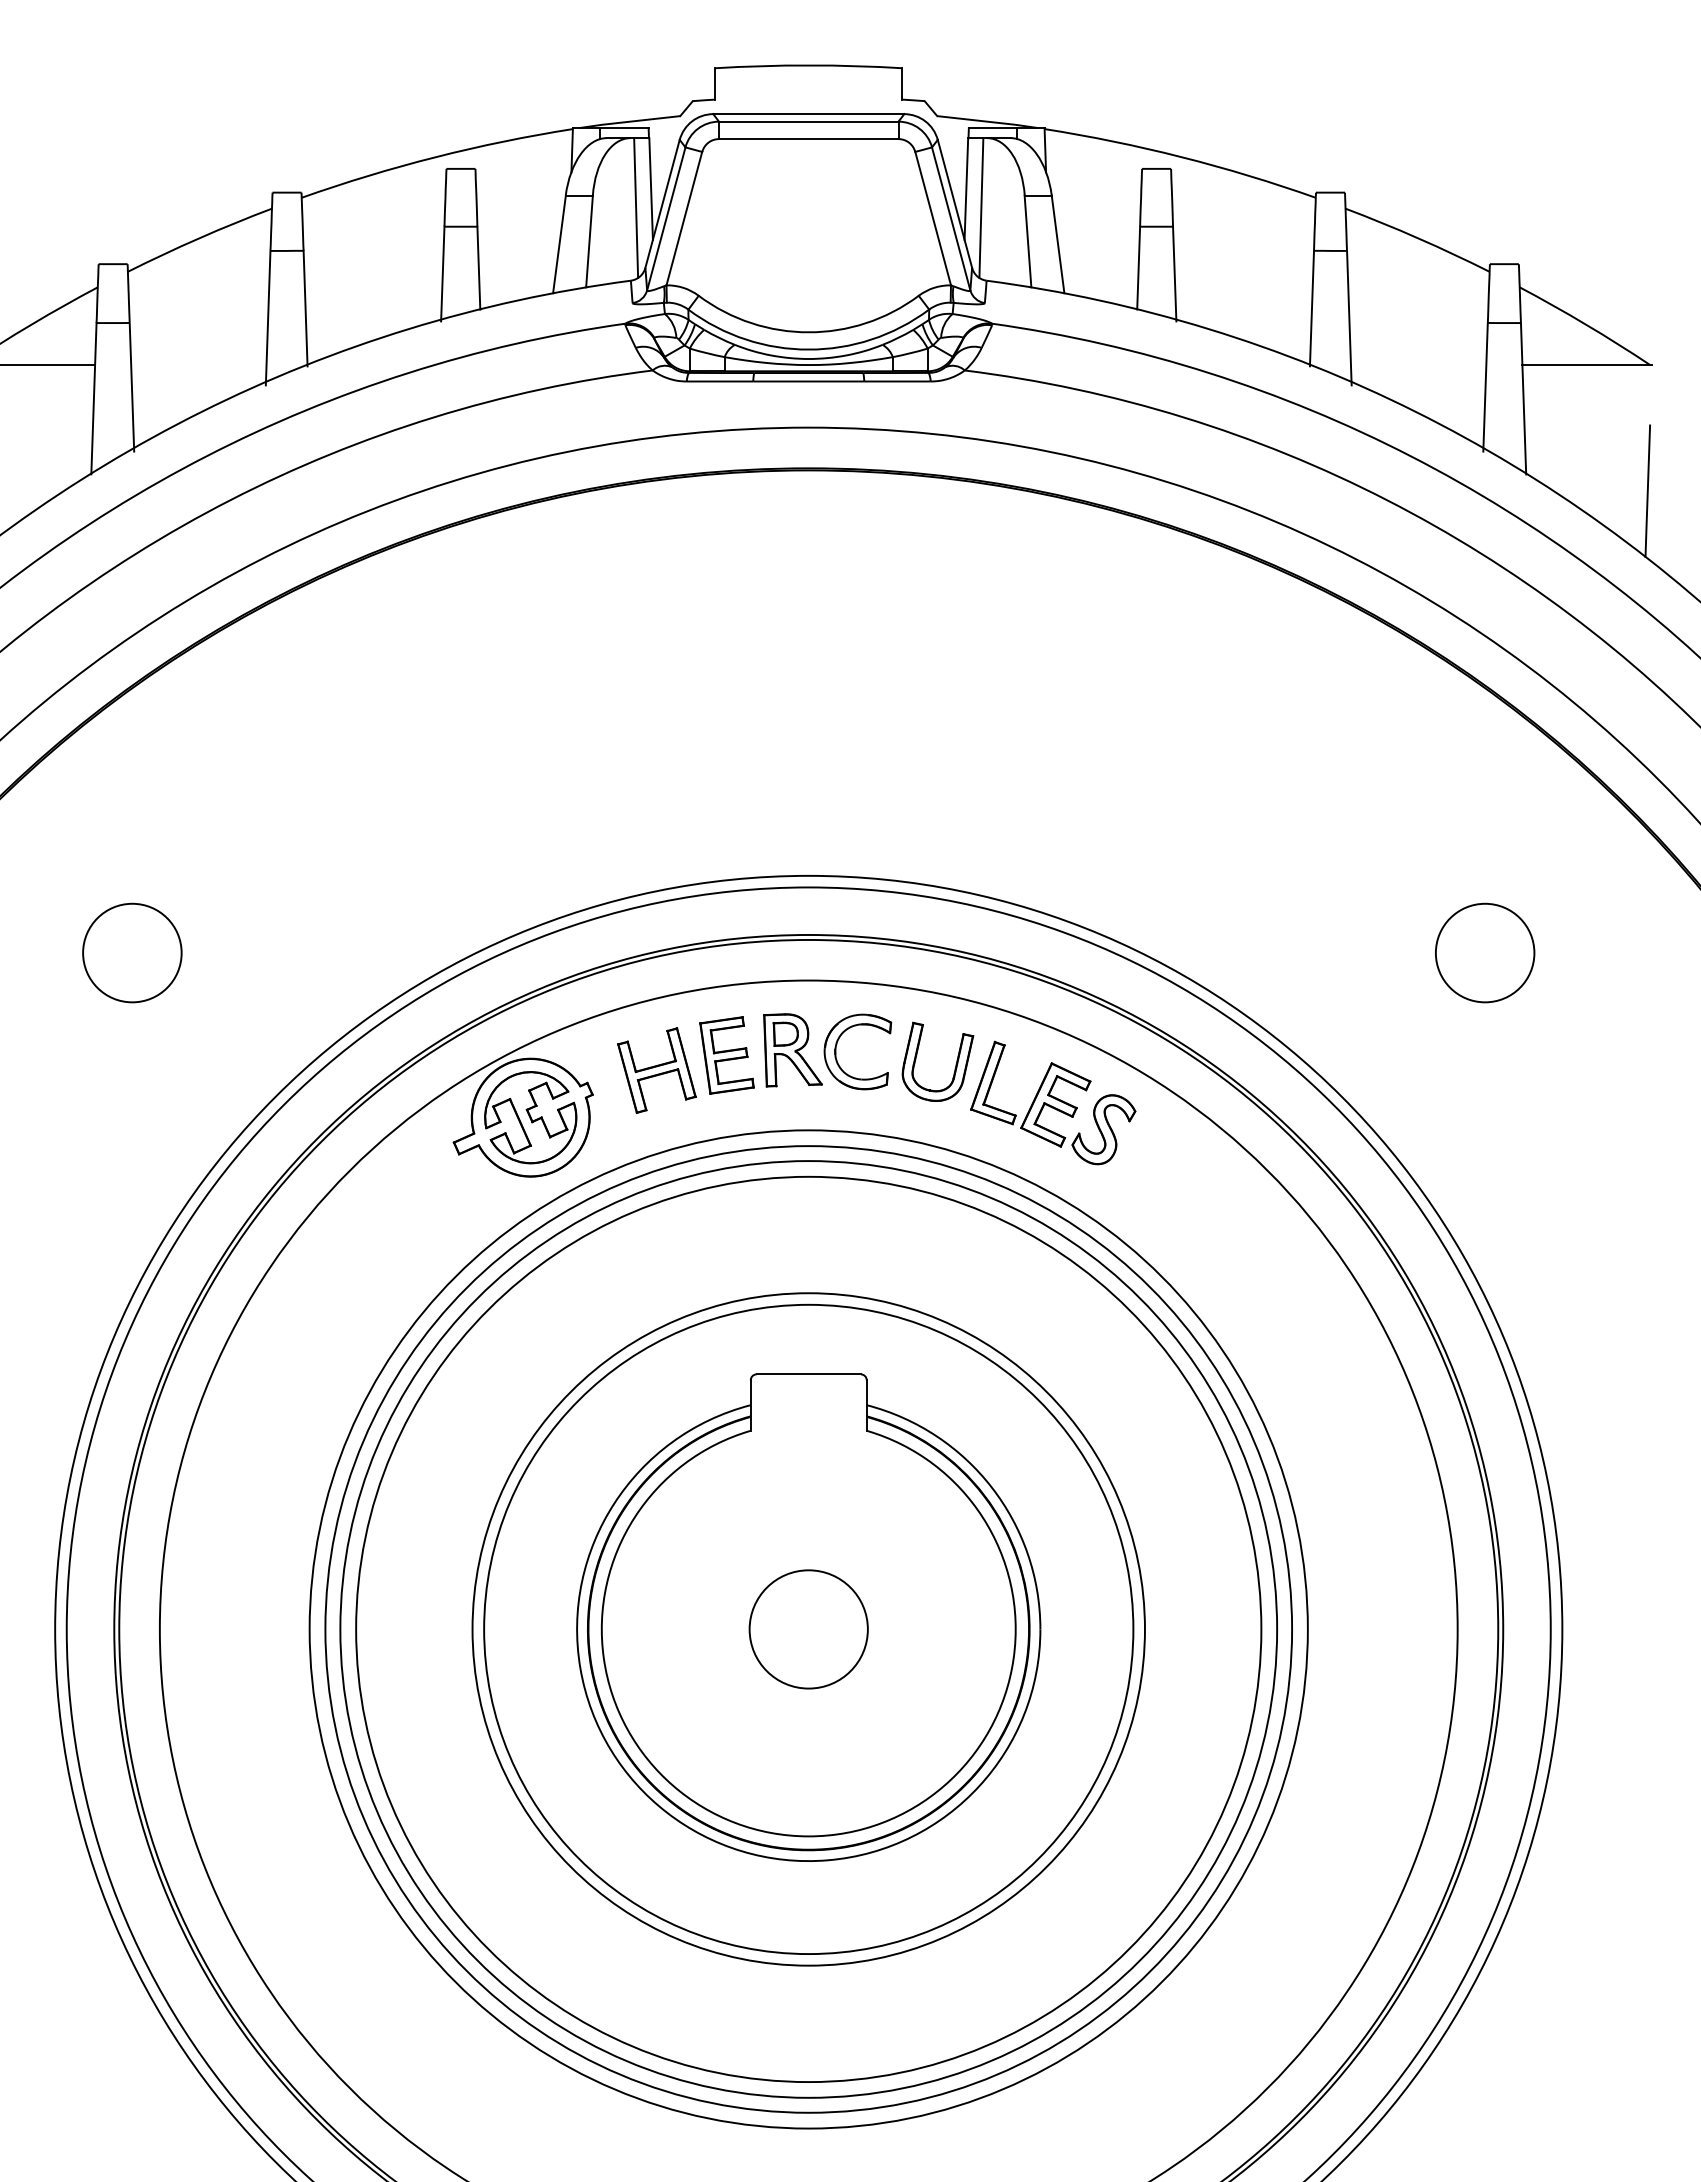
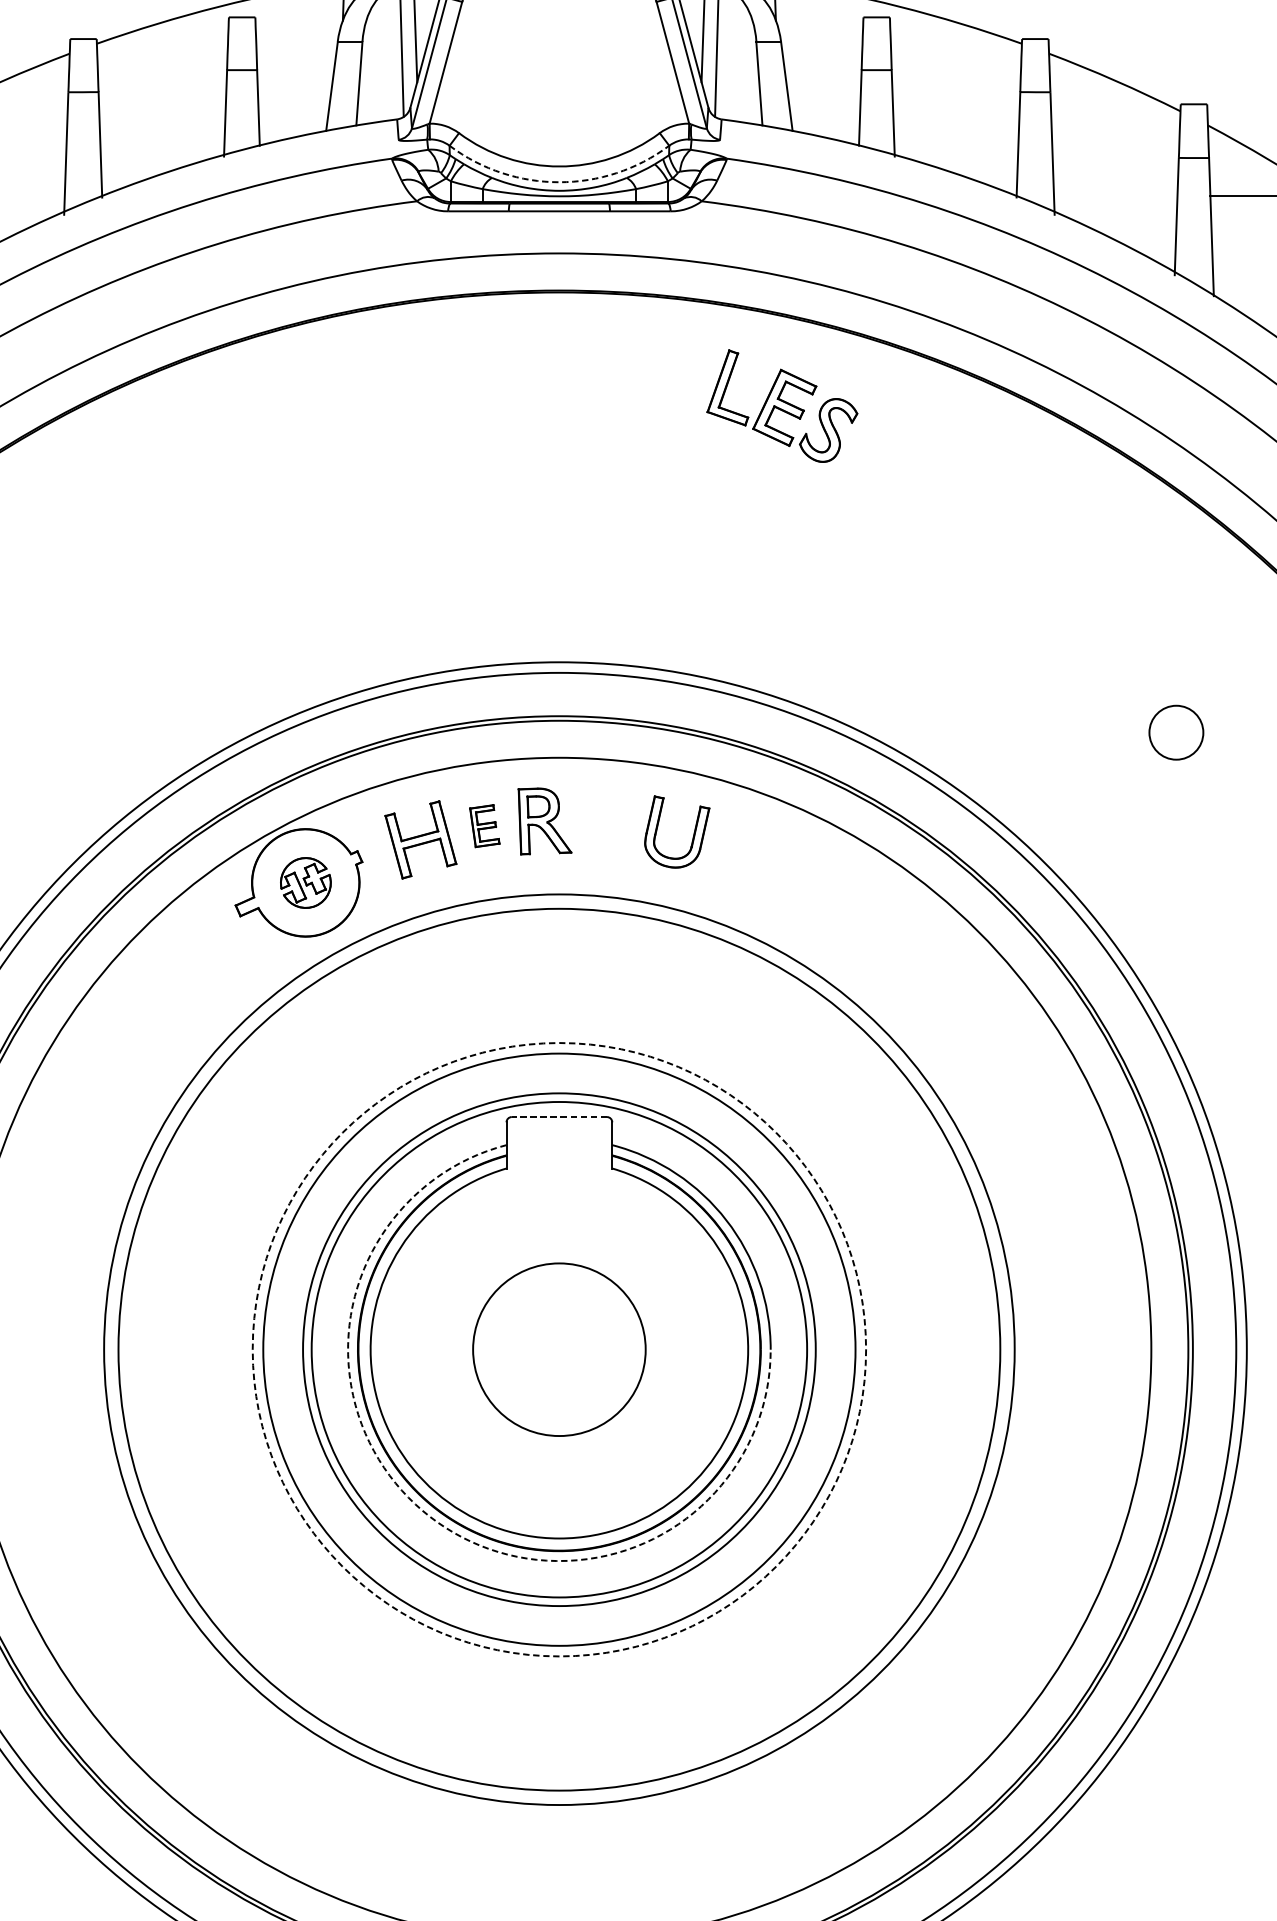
arc: (808, 349) -> (559, 182), solid -> dashed
circle: (1484, 952) -> (1175, 732), size x0.6
part: (836, 1051) -> (584, 822), removed
part: (726, 1055) -> (484, 826), size x0.6
part: (1053, 1102) -> (782, 405), moved
part: (530, 1117) -> (305, 882), size x0.6
line: (808, 1374) -> (559, 1117), solid -> dashed
circle: (808, 1629) -> (559, 1349), size x0.6
circle: (808, 1629) -> (559, 1349), size x0.6
circle: (808, 1629) -> (559, 1349), size x1.6
circle: (808, 1629) -> (559, 1349), solid -> dashed
arc: (666, 1812) -> (429, 1516), solid -> dashed

